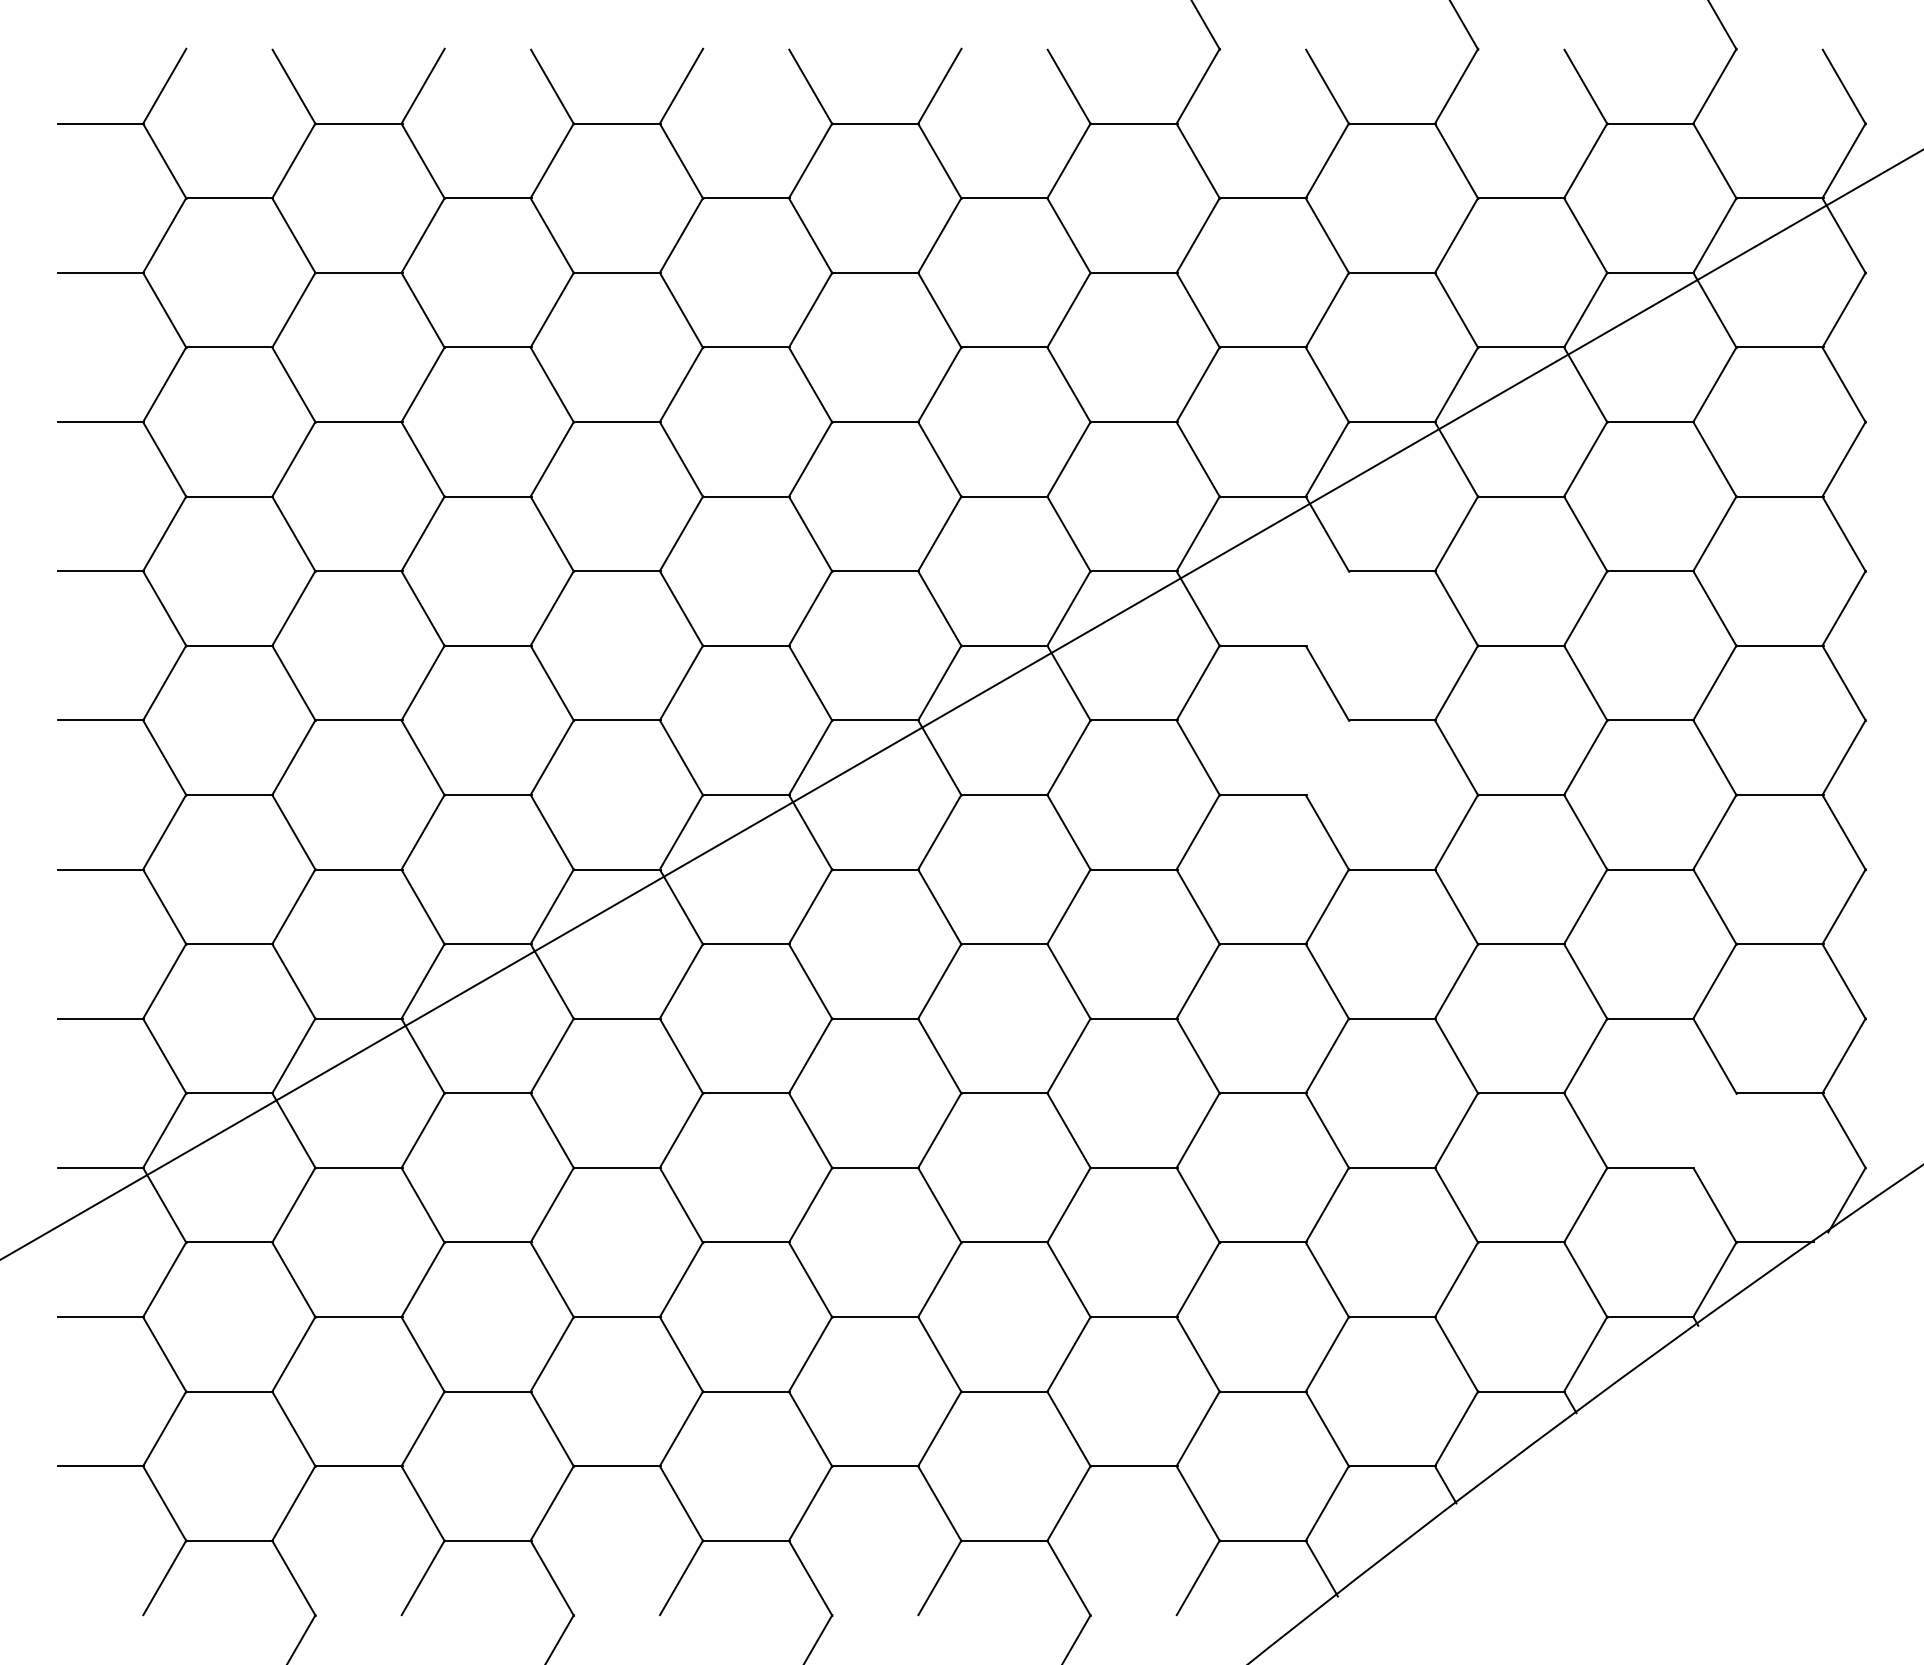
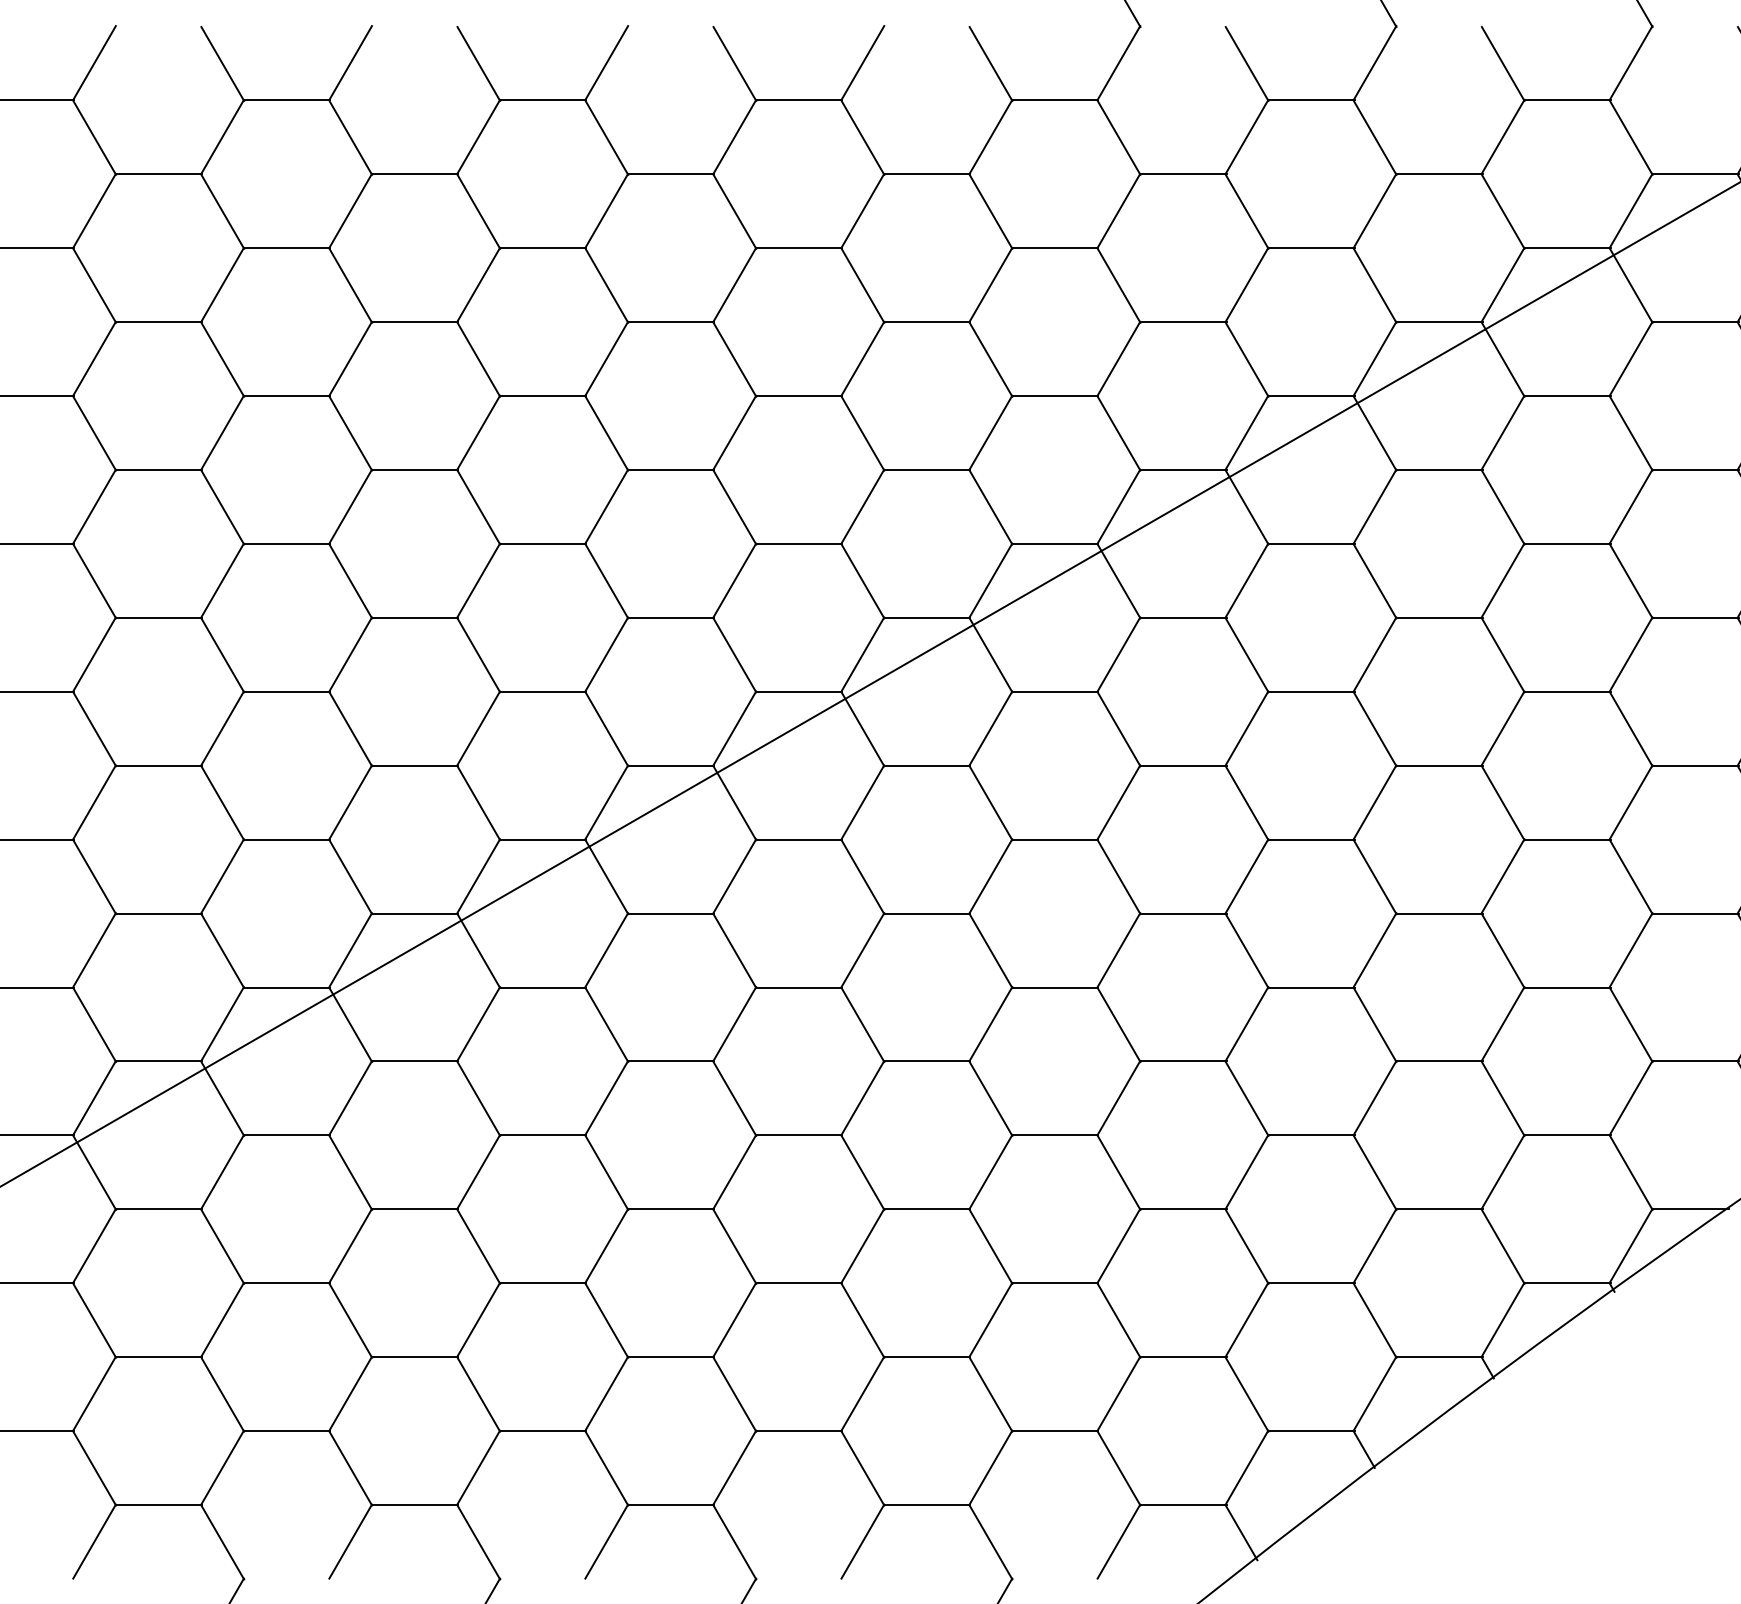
line: (1327, 607) -> (1246, 579), added
line: (1327, 757) -> (1246, 728), added
line: (1714, 1129) -> (1630, 1097), added

